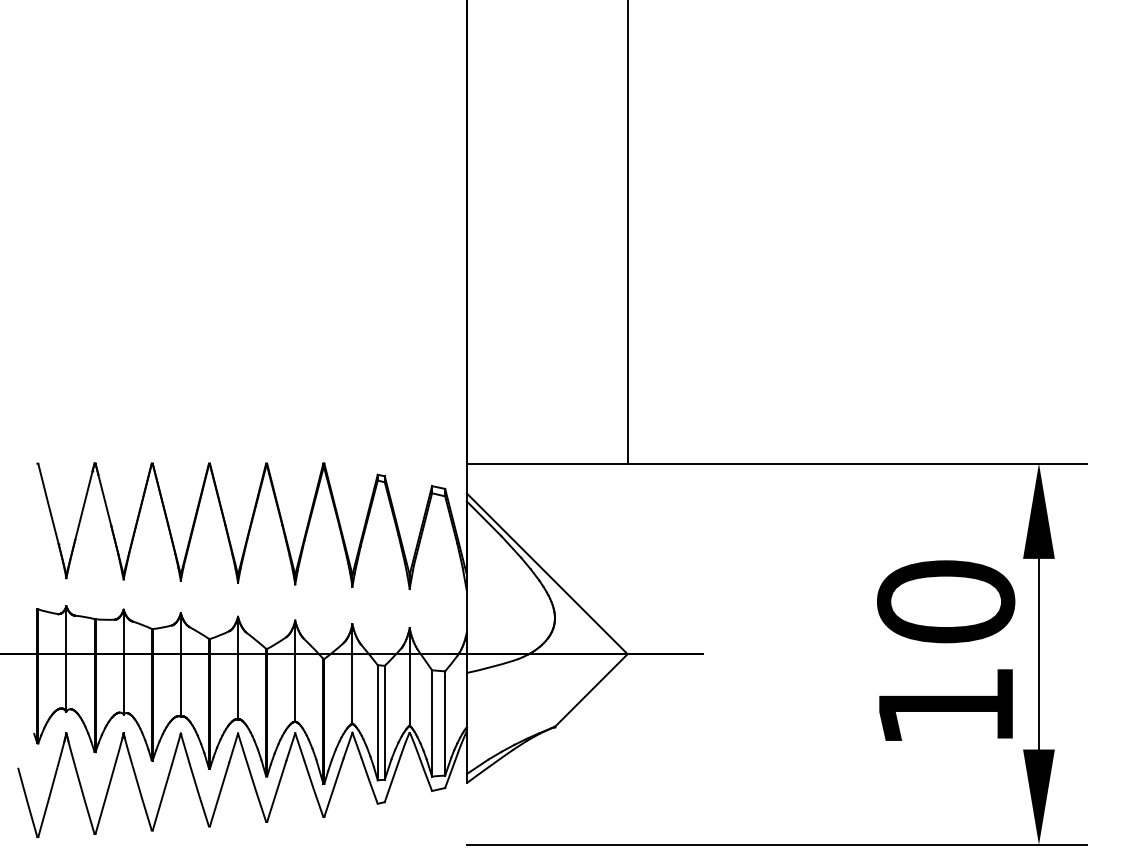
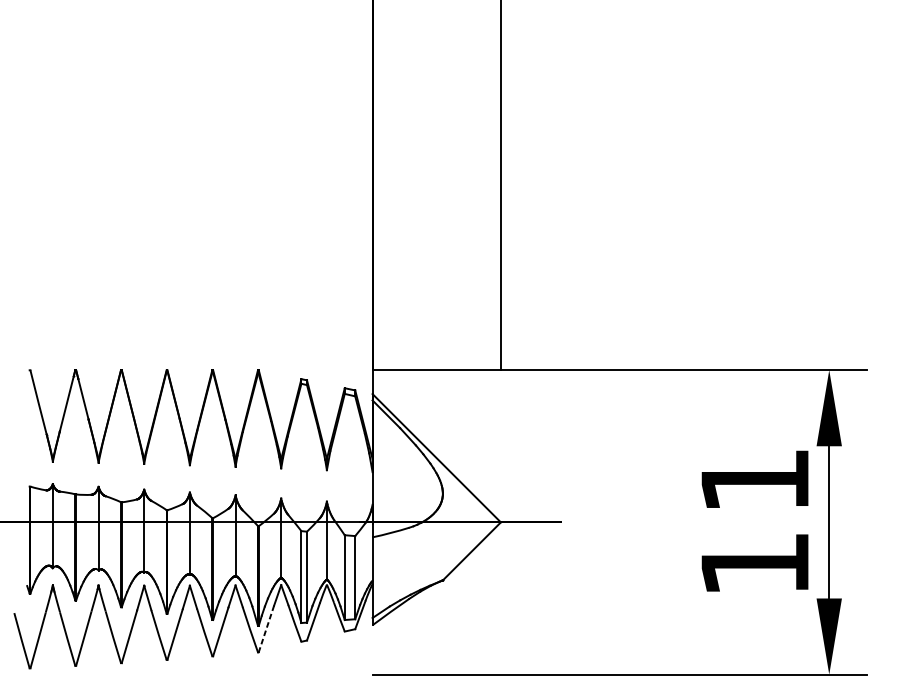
text: (946, 601) -> (755, 480), 10 -> 11
line: (333, 787) -> (266, 628), solid -> dashed

